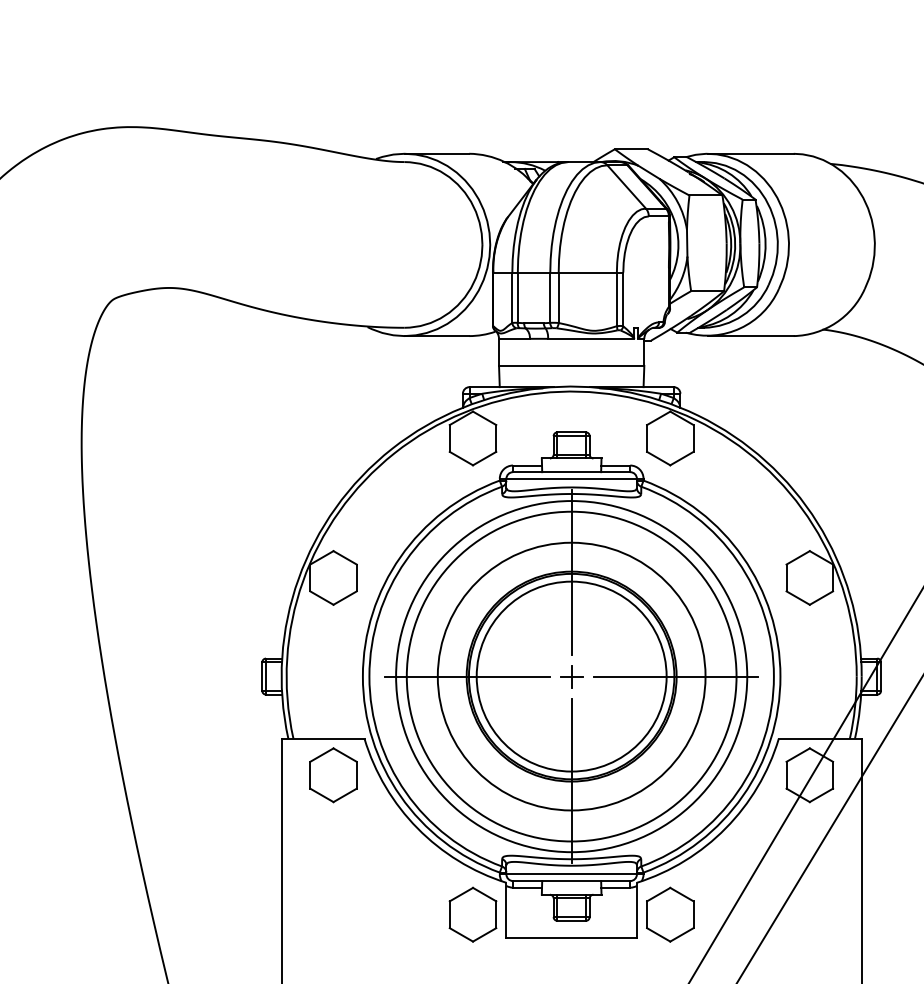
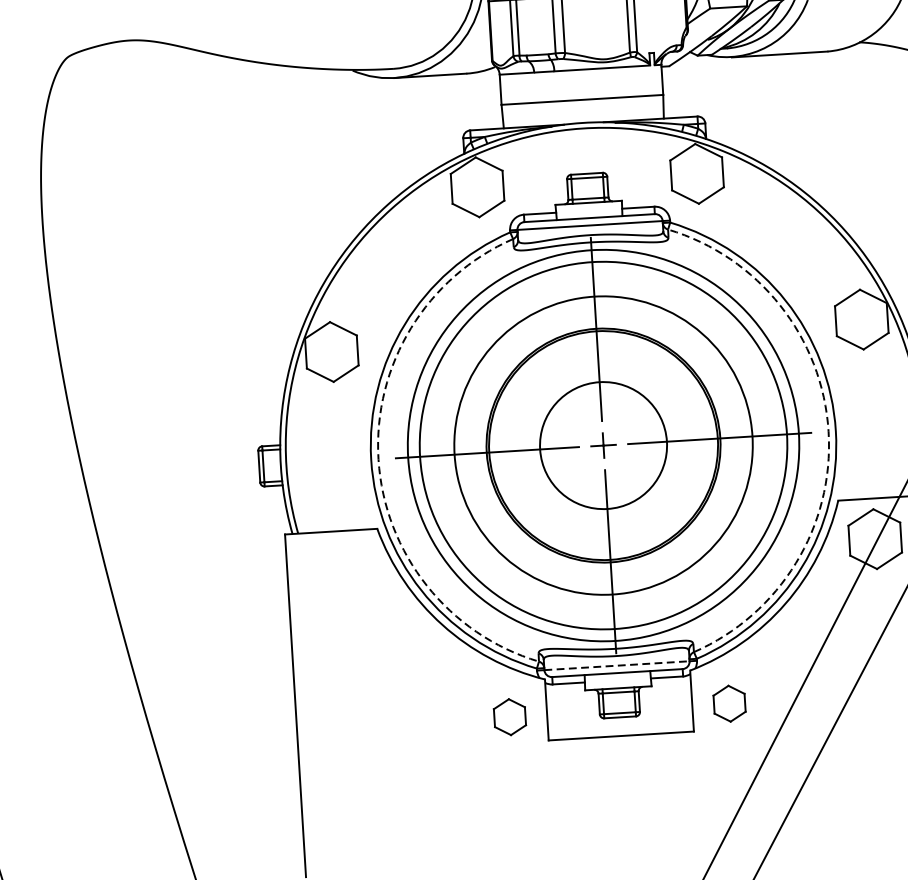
arc: (369, 676) -> (378, 459), solid -> dashed
circle: (571, 676) -> (603, 445), size x0.6
arc: (773, 676) -> (828, 431), solid -> dashed
part: (333, 775) -> (345, 571), removed
line: (572, 874) -> (617, 665), solid -> dashed
part: (472, 914) -> (509, 717), size x0.6
part: (670, 914) -> (729, 703), size x0.6

